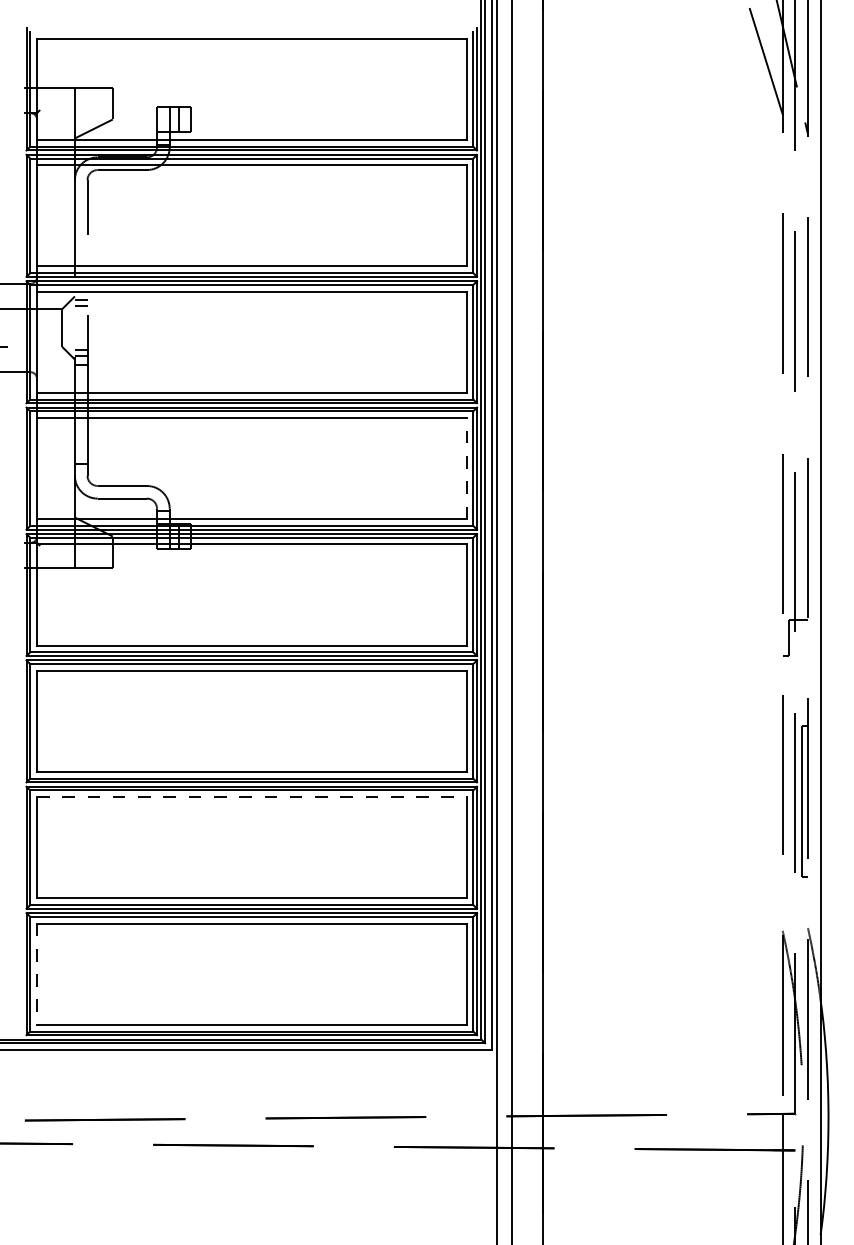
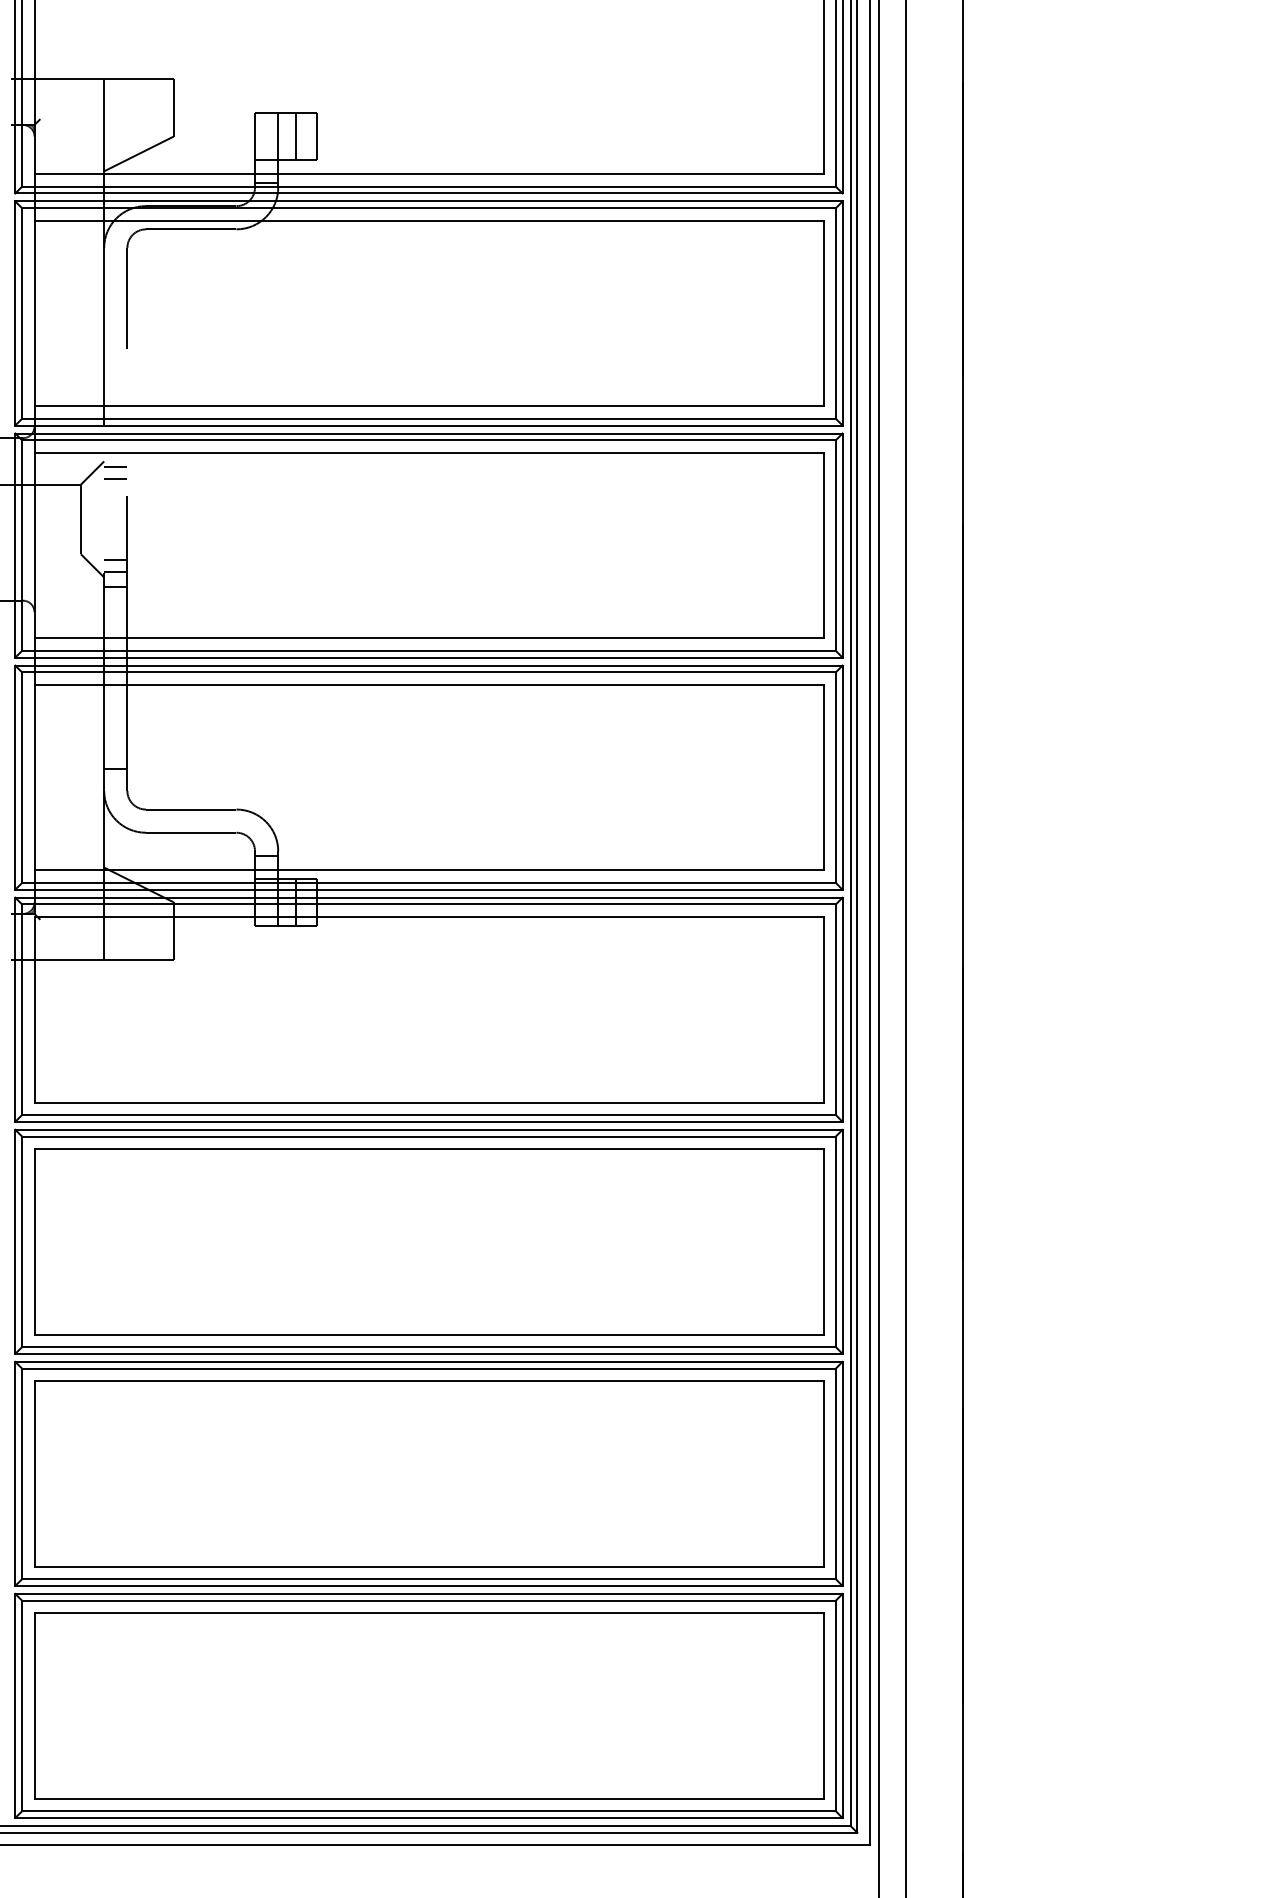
line: (466, 468) -> (823, 777), dashed -> solid
line: (251, 797) -> (428, 1381), dashed -> solid
line: (37, 974) -> (35, 1706), dashed -> solid

